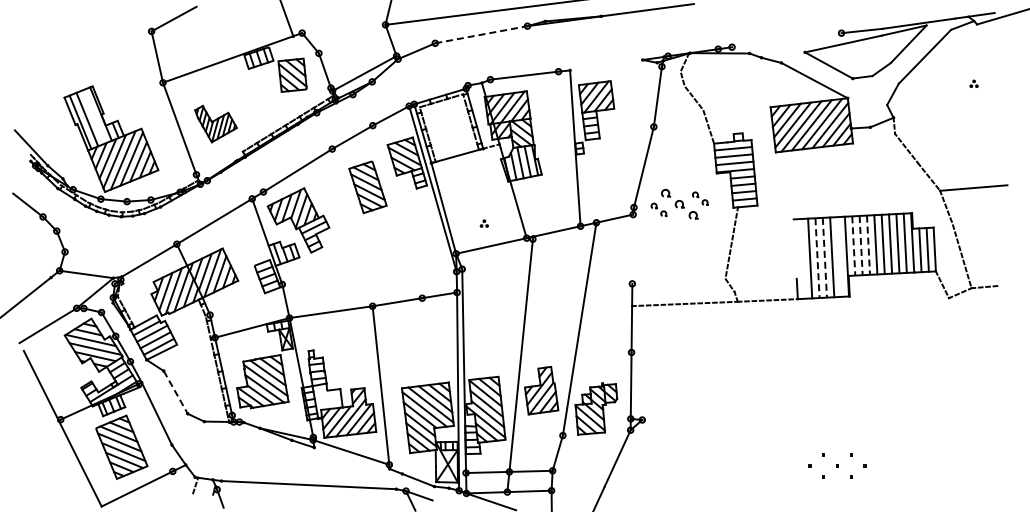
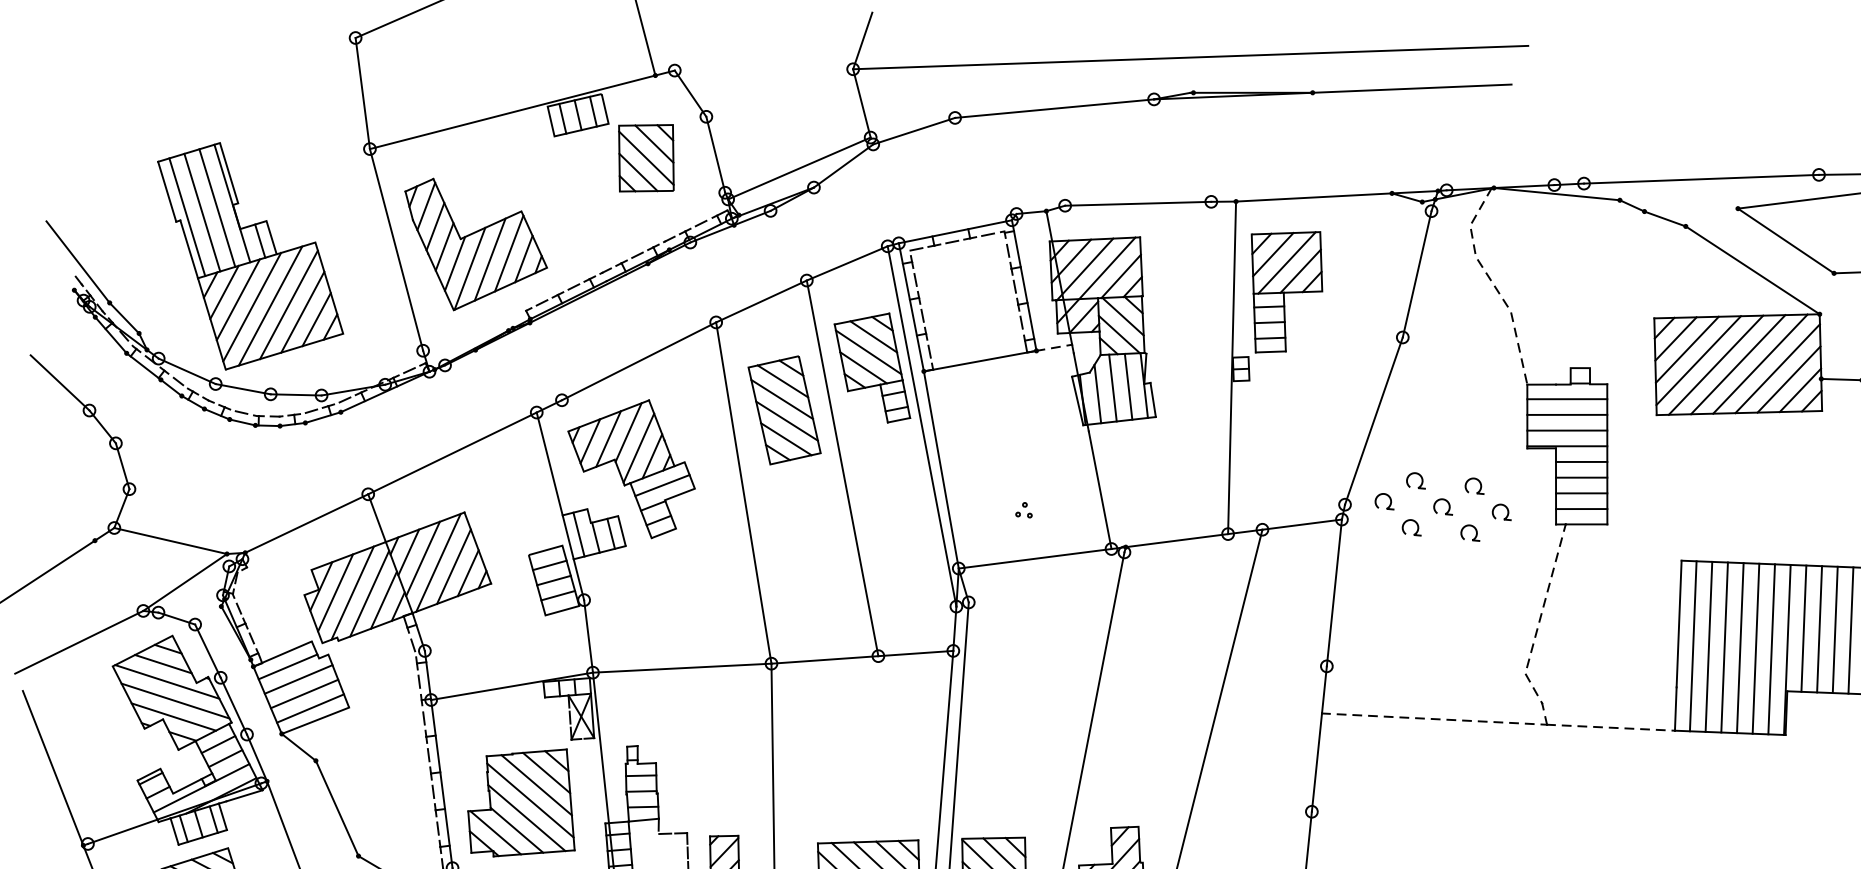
line: (481, 34) -> (1054, 108), dashed -> solid
line: (786, 40) -> (1700, 179), added
line: (606, 65) -> (1314, 198), added
line: (94, 116) -> (218, 207), added
part: (215, 123) -> (473, 245), size x1.67
part: (700, 198) -> (1487, 498), size x1.43
part: (659, 209) -> (1398, 513), size x1.43
line: (397, 211) -> (842, 467), added
line: (352, 227) -> (743, 492), added
line: (853, 245) -> (1803, 627), dashed -> solid
line: (861, 245) -> (1820, 629), dashed -> solid
line: (868, 245) -> (1835, 630), dashed -> solid
line: (632, 248) -> (1333, 591), added
line: (794, 248) -> (1677, 622), added
line: (839, 256) -> (1771, 648), added
line: (824, 257) -> (1739, 647), dashed -> solid
line: (802, 258) -> (1692, 645), added
line: (817, 258) -> (1724, 648), dashed -> solid
line: (175, 392) -> (336, 808), dashed -> solid

